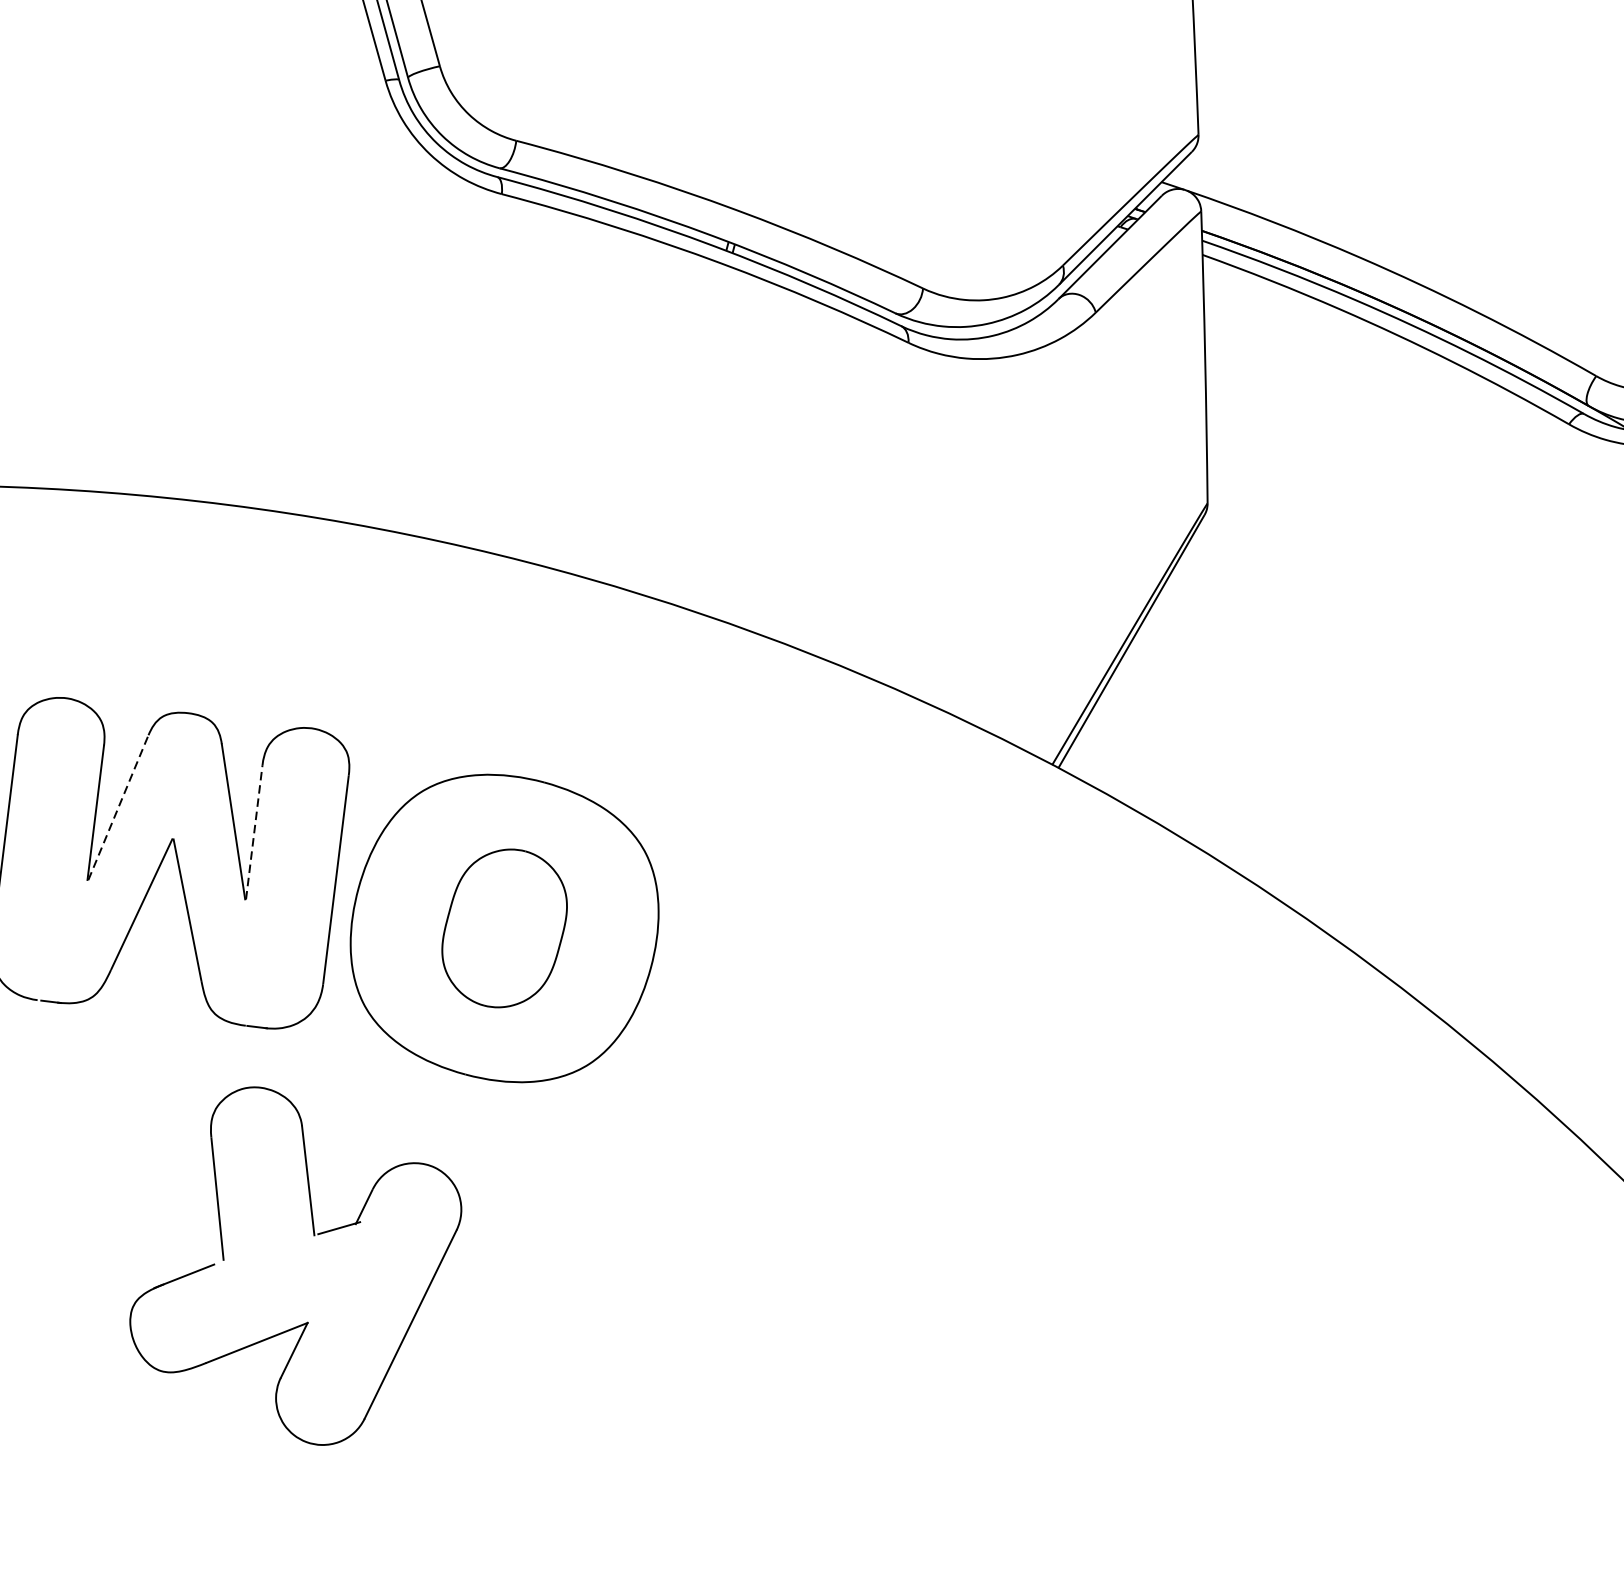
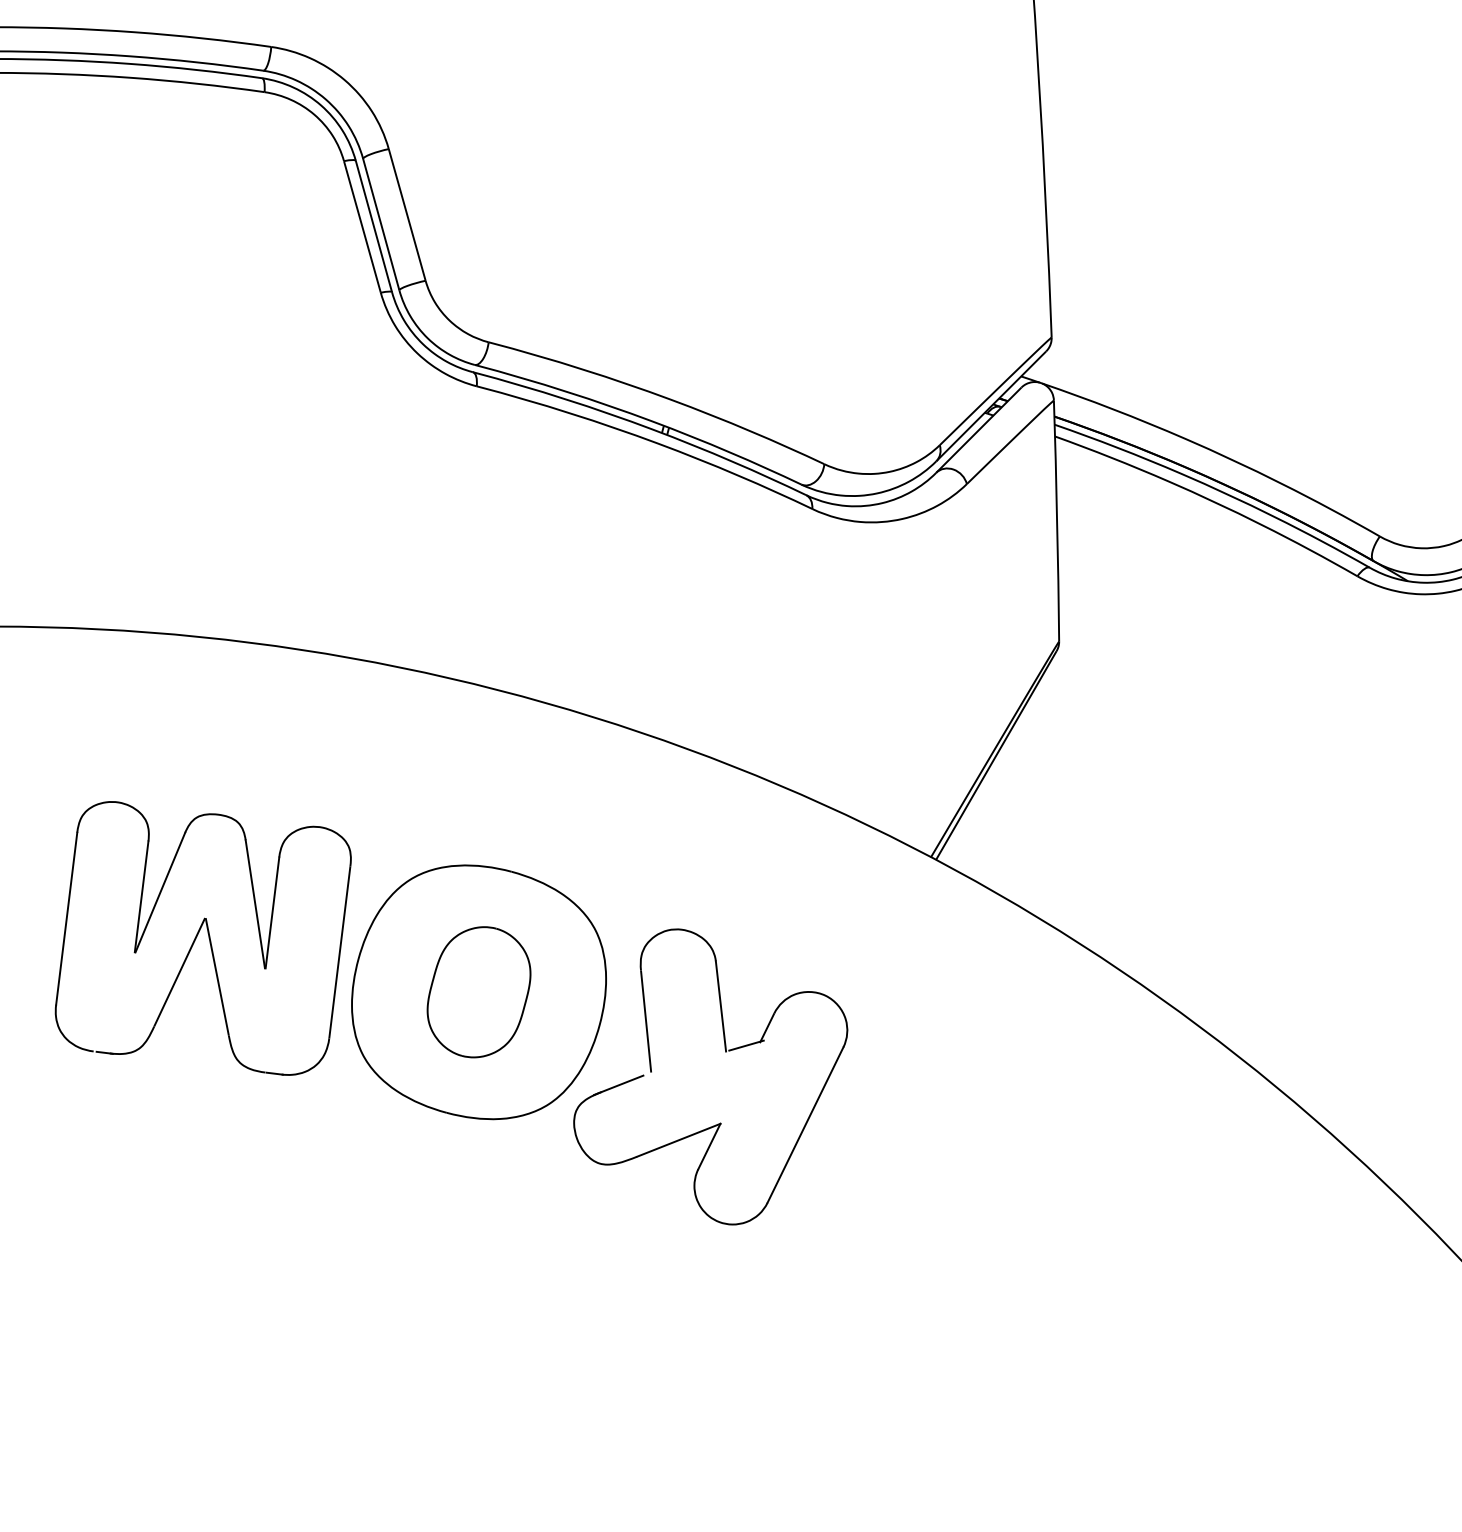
line: (118, 807) -> (160, 892), dashed -> solid
line: (254, 831) -> (272, 912), dashed -> solid
part: (313, 1236) -> (725, 1052), moved

